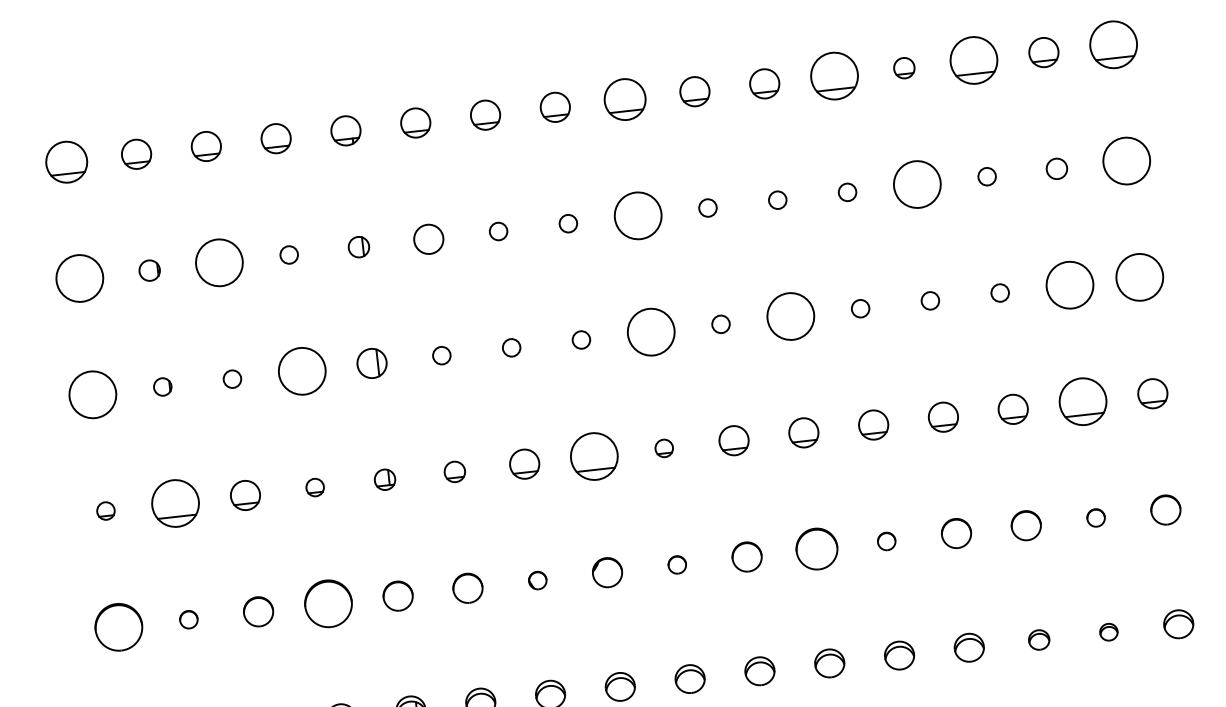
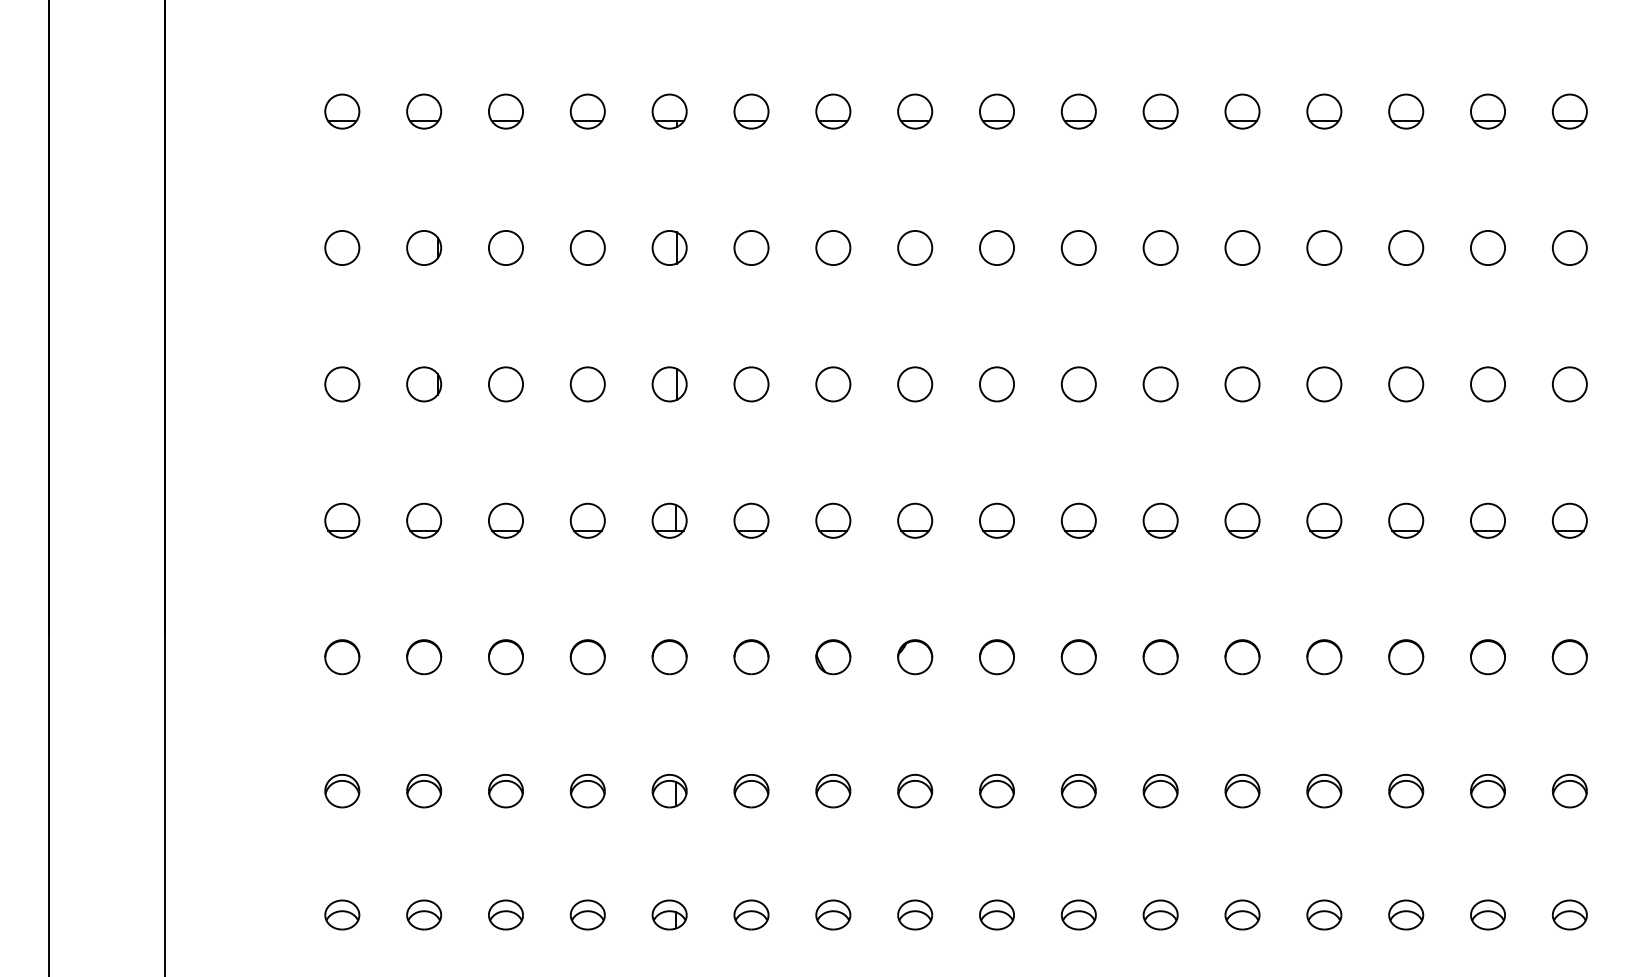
part: (1113, 44) -> (1569, 111), size x0.62
part: (974, 60) -> (1406, 111), size x0.62
part: (904, 68) -> (1324, 111), size x1.43
part: (834, 75) -> (1242, 111), size x0.62
part: (624, 99) -> (996, 111), size x0.71
circle: (1126, 160) -> (1569, 247), size x0.62
part: (66, 162) -> (342, 111), size x0.71
circle: (1056, 168) -> (1487, 247), size x1.43
circle: (987, 176) -> (1406, 247), size x1.67
circle: (917, 184) -> (1324, 247), size x0.62
circle: (847, 191) -> (1242, 247), size x1.67
circle: (777, 199) -> (1160, 247), size x1.67
circle: (707, 207) -> (1078, 247), size x1.67
circle: (637, 215) -> (996, 247), size x0.62
circle: (568, 223) -> (915, 247), size x1.67
circle: (498, 231) -> (833, 247), size x1.67
part: (358, 246) -> (669, 247), size x1.43
circle: (288, 254) -> (587, 247), size x1.67
circle: (218, 262) -> (505, 247), size x0.62
part: (149, 270) -> (424, 247), size x1.43
circle: (1139, 277) -> (1569, 384), size x0.62
circle: (79, 278) -> (342, 247), size x0.62
circle: (1069, 285) -> (1487, 384), size x0.62
circle: (1000, 293) -> (1406, 384), size x1.67
circle: (930, 300) -> (1324, 384), size x1.67
circle: (860, 308) -> (1242, 384), size x1.67
circle: (790, 316) -> (1160, 384), size x0.62
circle: (720, 324) -> (1078, 384), size x1.67
circle: (650, 332) -> (996, 384), size x0.62
circle: (581, 340) -> (915, 384), size x1.67
circle: (511, 347) -> (833, 384), size x1.67
circle: (441, 355) -> (751, 384), size x1.67
circle: (301, 371) -> (587, 384), size x0.62
circle: (232, 379) -> (505, 384), size x1.67
part: (162, 387) -> (424, 384), size x1.67
circle: (93, 394) -> (342, 384), size x0.62
part: (1082, 401) -> (1487, 520), size x0.62
part: (663, 448) -> (996, 520), size x1.67
part: (594, 456) -> (915, 520), size x0.62
part: (454, 471) -> (751, 520), size x1.43
part: (384, 479) -> (669, 520), size x1.43
part: (315, 487) -> (587, 520), size x1.67
part: (175, 503) -> (424, 520), size x0.62
part: (106, 510) -> (342, 520), size x1.67
part: (1095, 518) -> (1487, 657), size x1.67
part: (886, 541) -> (1242, 657), size x1.67
part: (816, 549) -> (1160, 657), size x0.71
part: (676, 565) -> (996, 657), size x1.67
part: (537, 580) -> (833, 657), size x1.67
part: (328, 604) -> (587, 657), size x0.62
part: (189, 619) -> (424, 657), size x1.67
part: (119, 627) -> (342, 657), size x0.62
part: (1108, 632) -> (1487, 791), size x1.67
part: (1039, 640) -> (1406, 791), size x1.43

